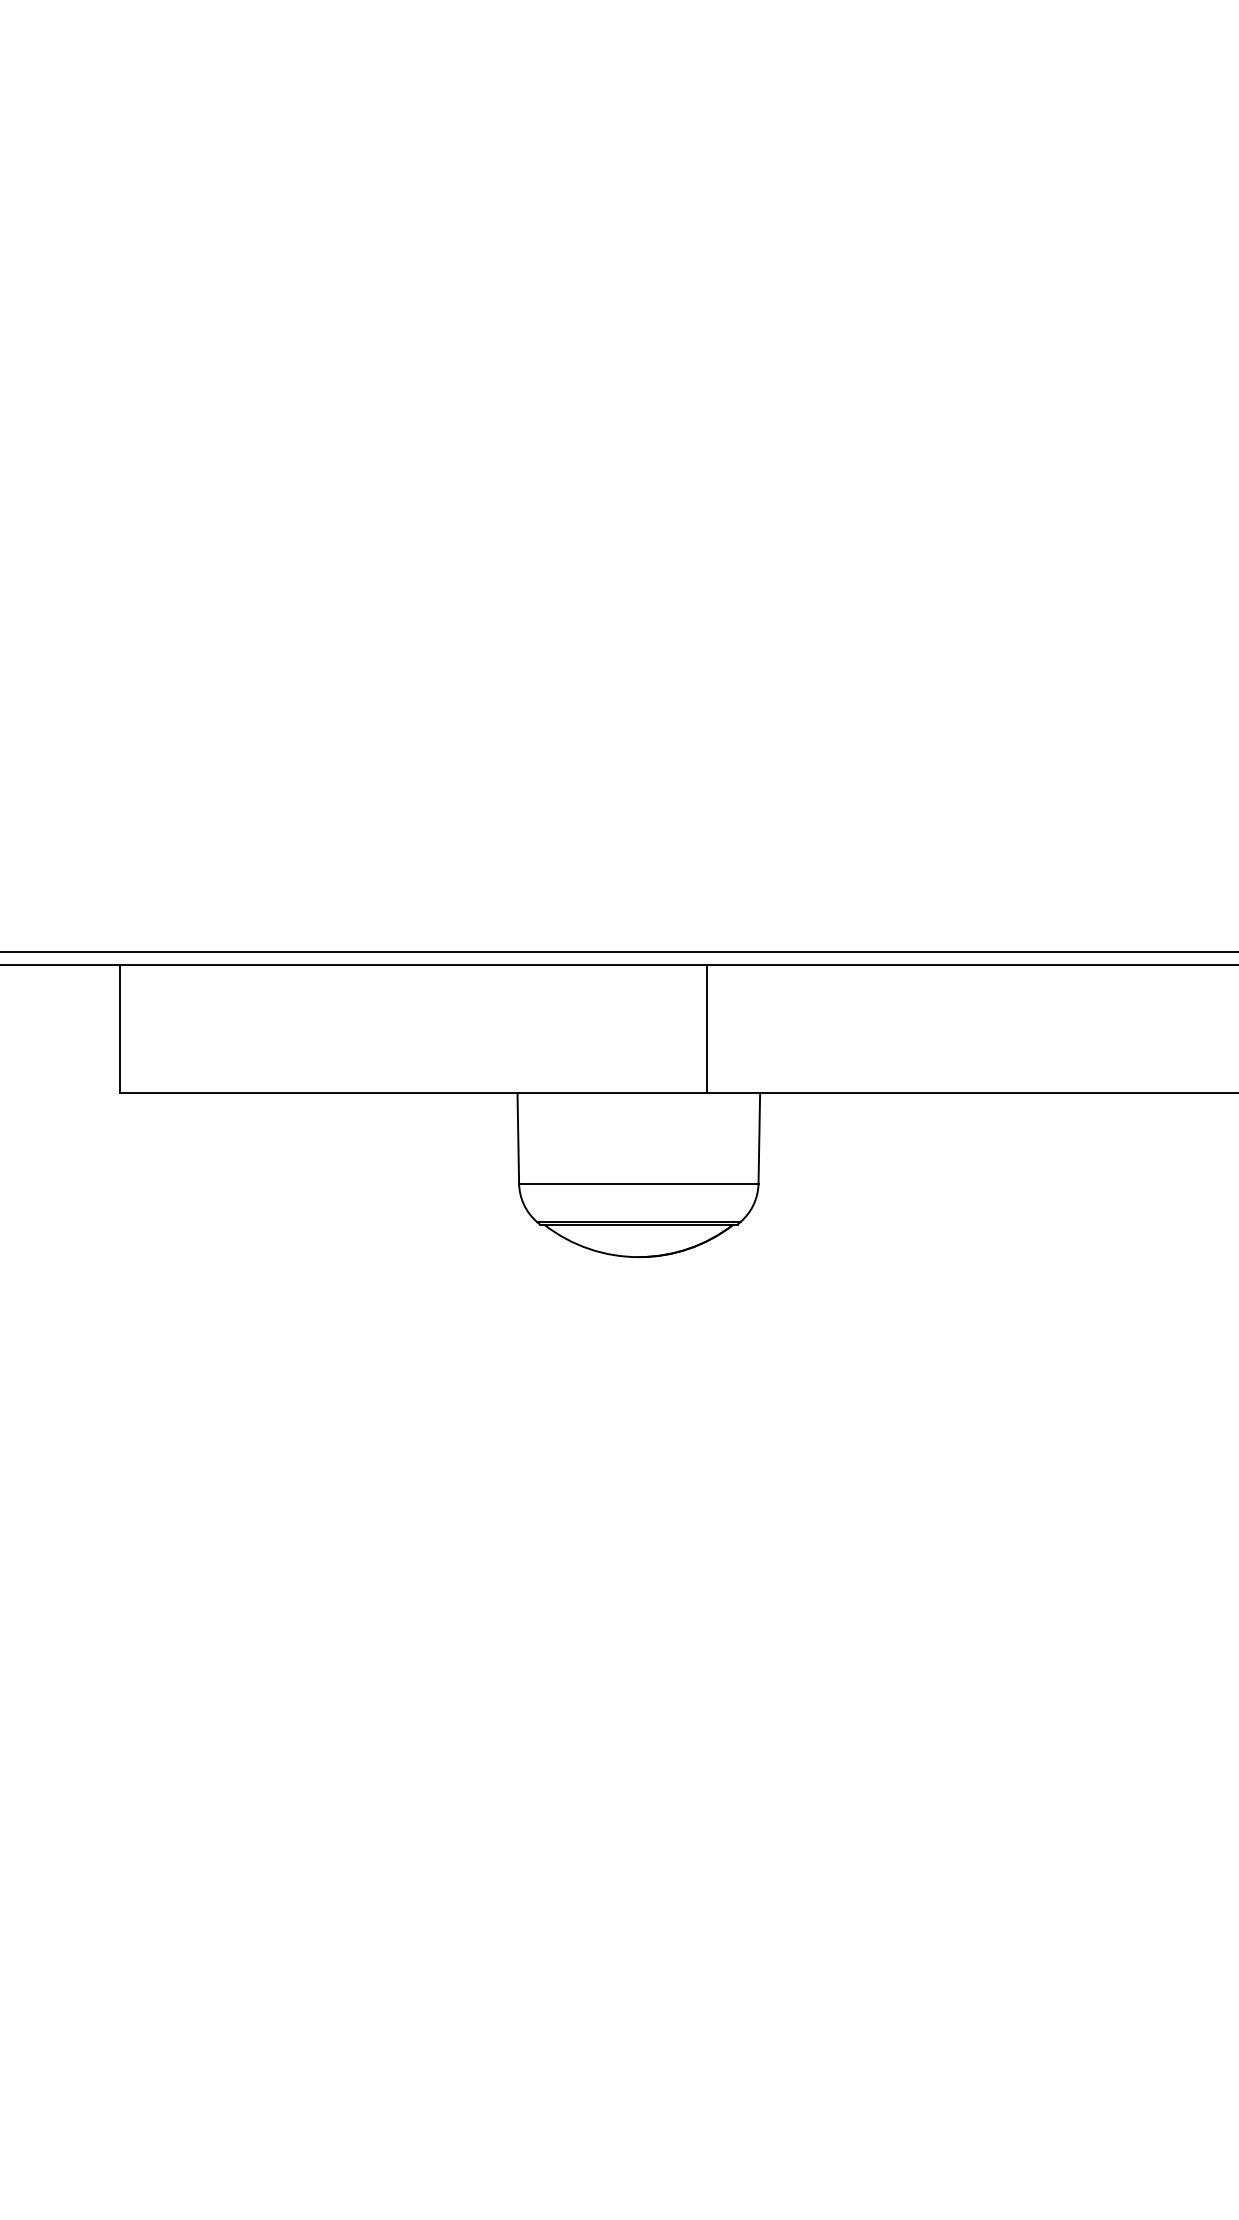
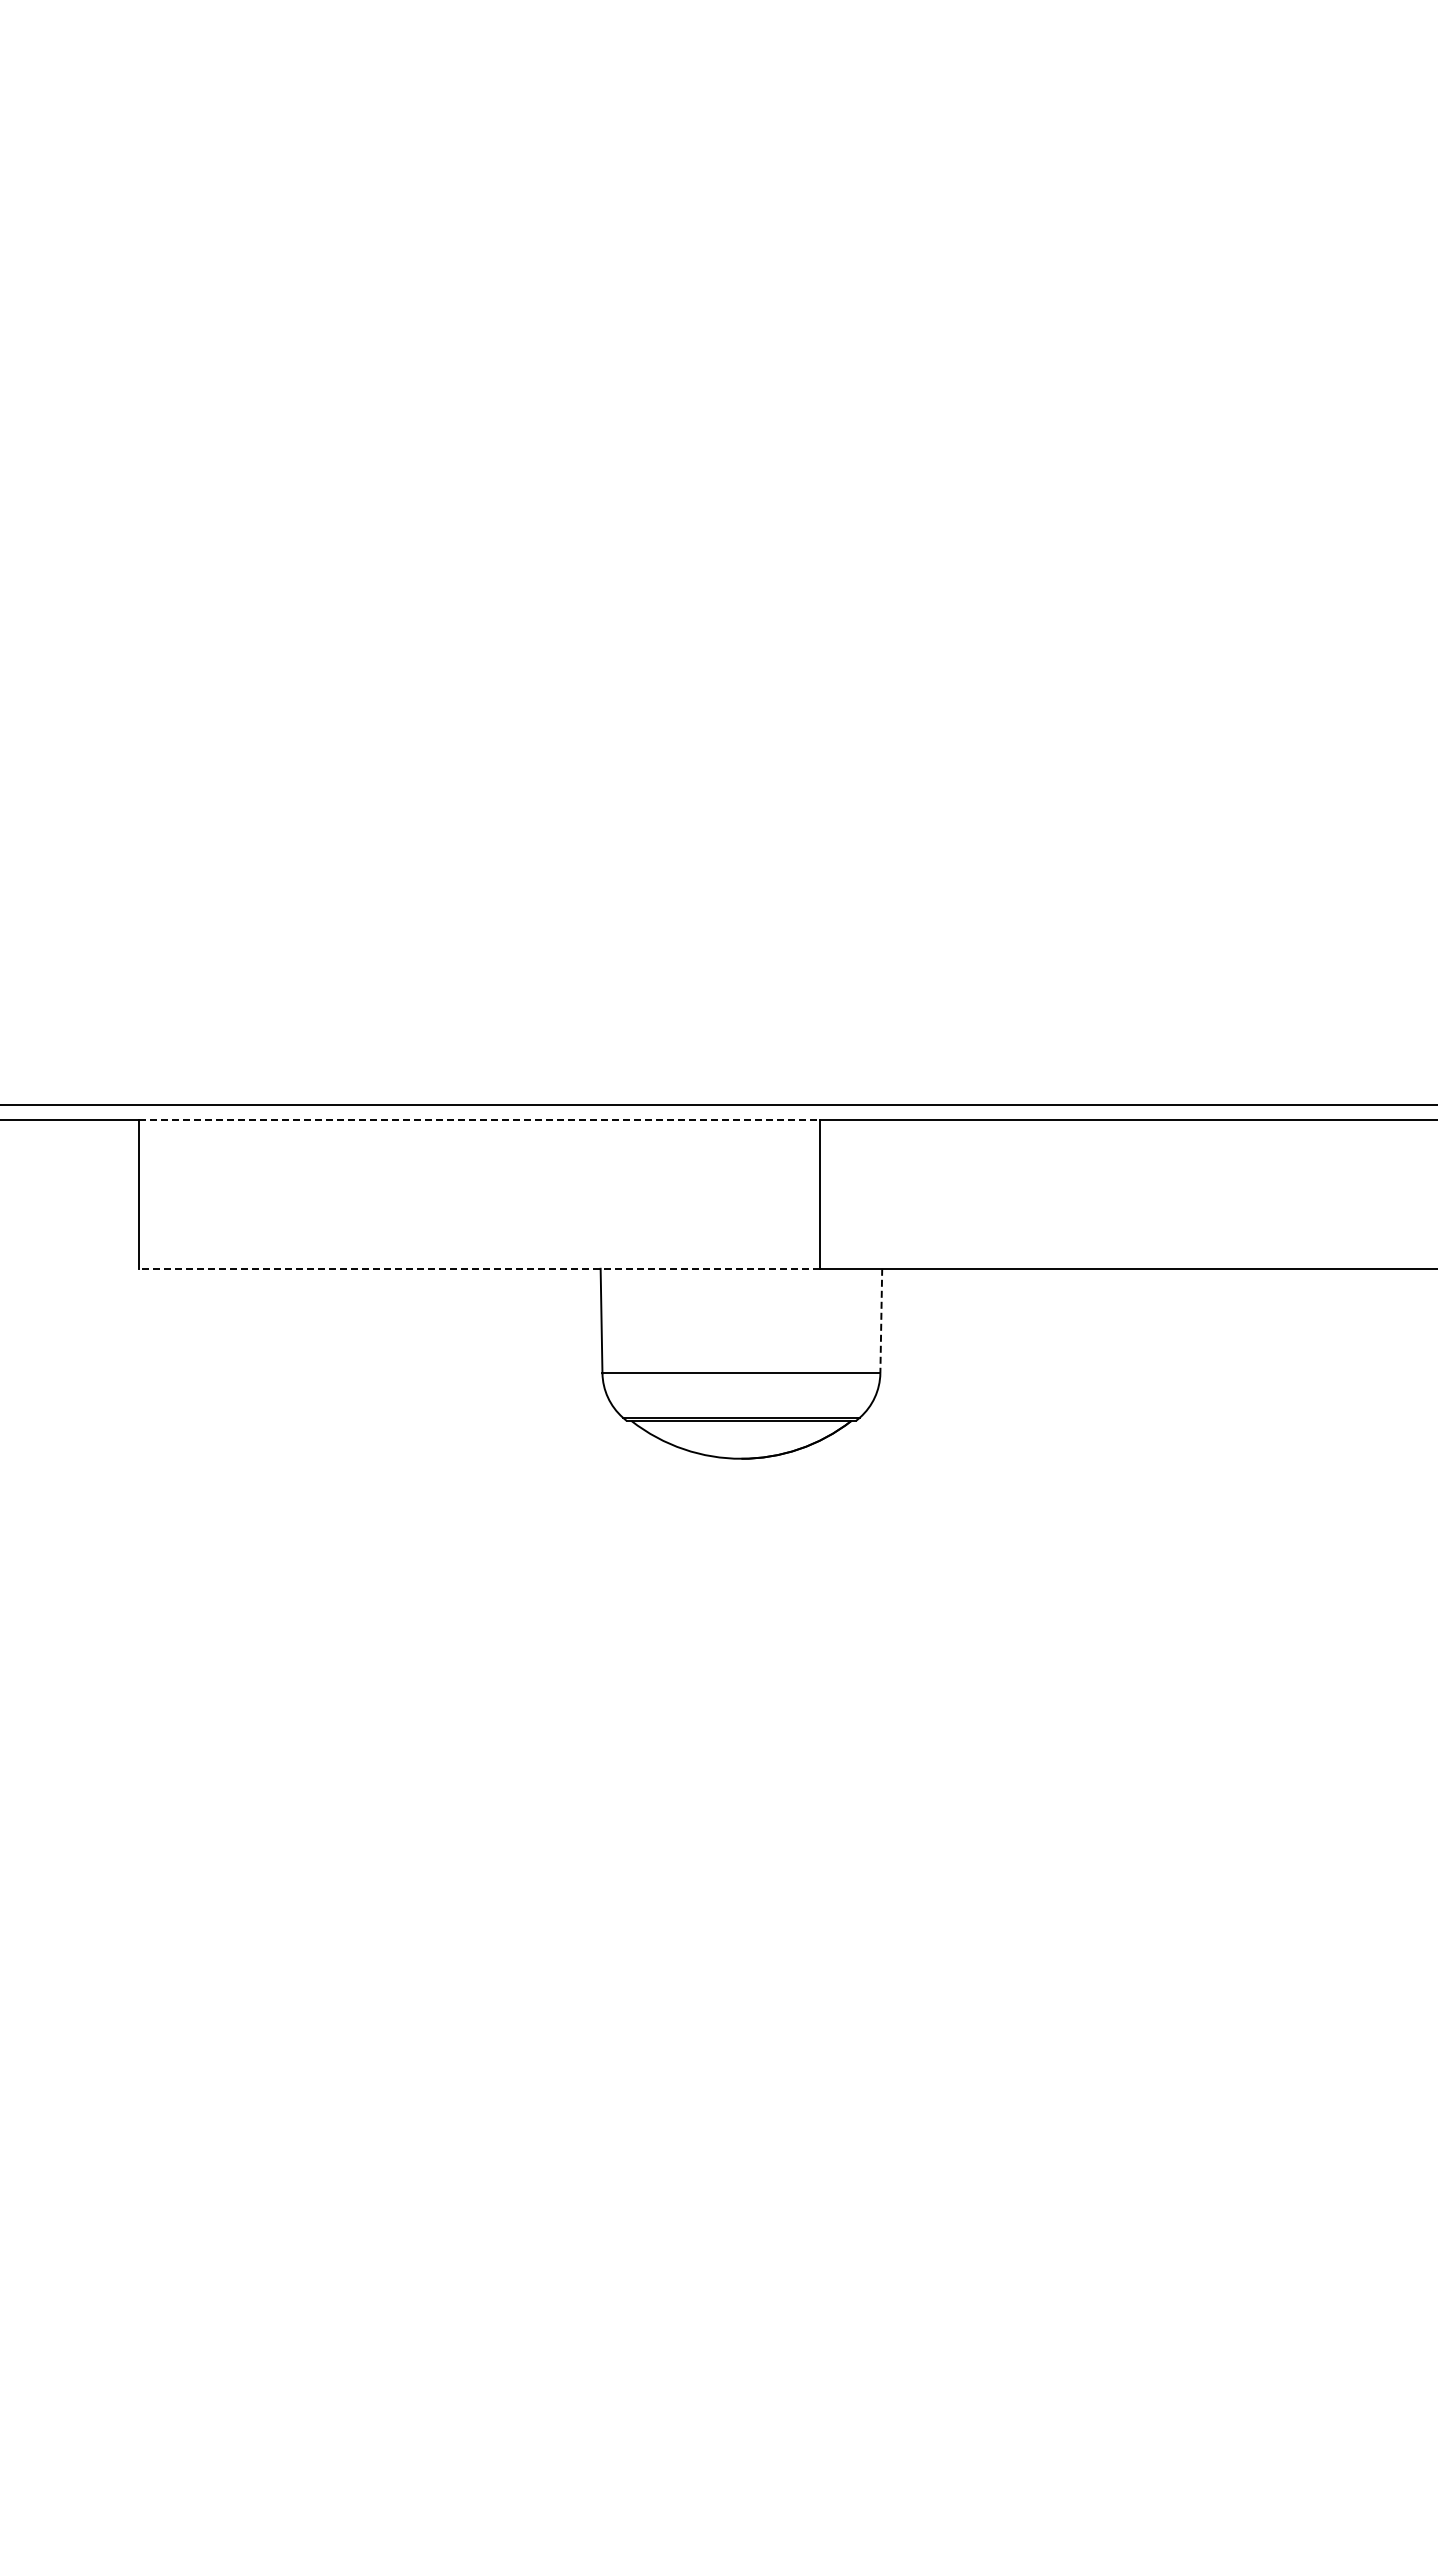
line: (413, 965) -> (479, 1120), solid -> dashed
line: (413, 1093) -> (479, 1268), solid -> dashed
line: (759, 1138) -> (881, 1321), solid -> dashed

